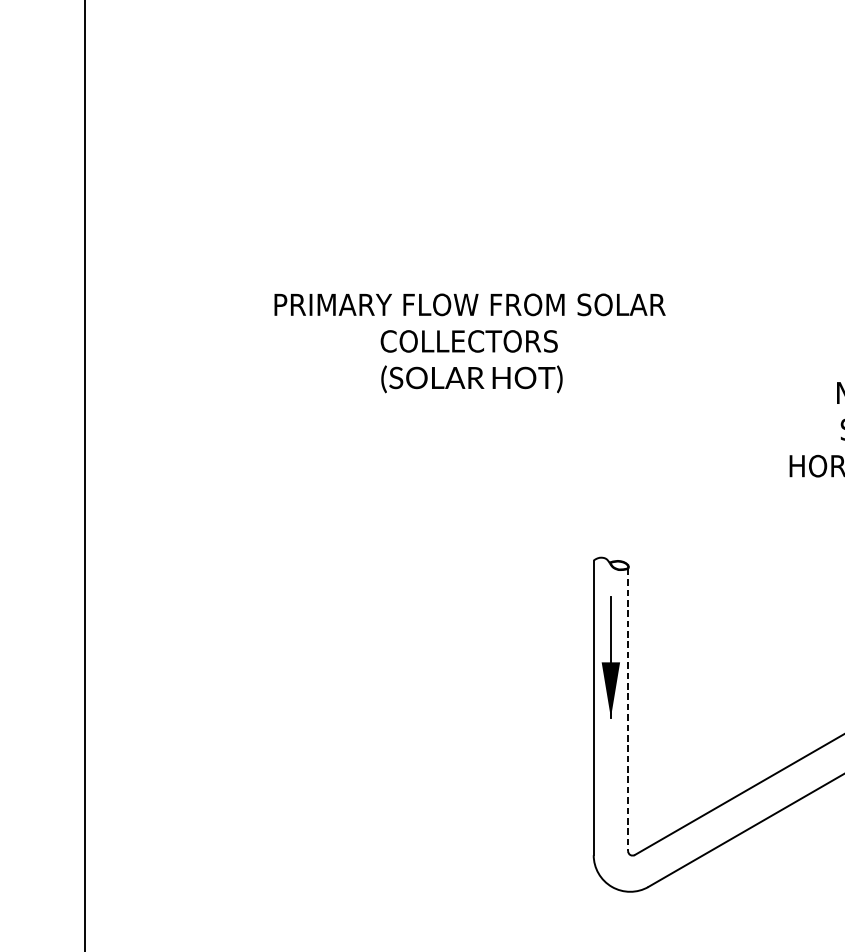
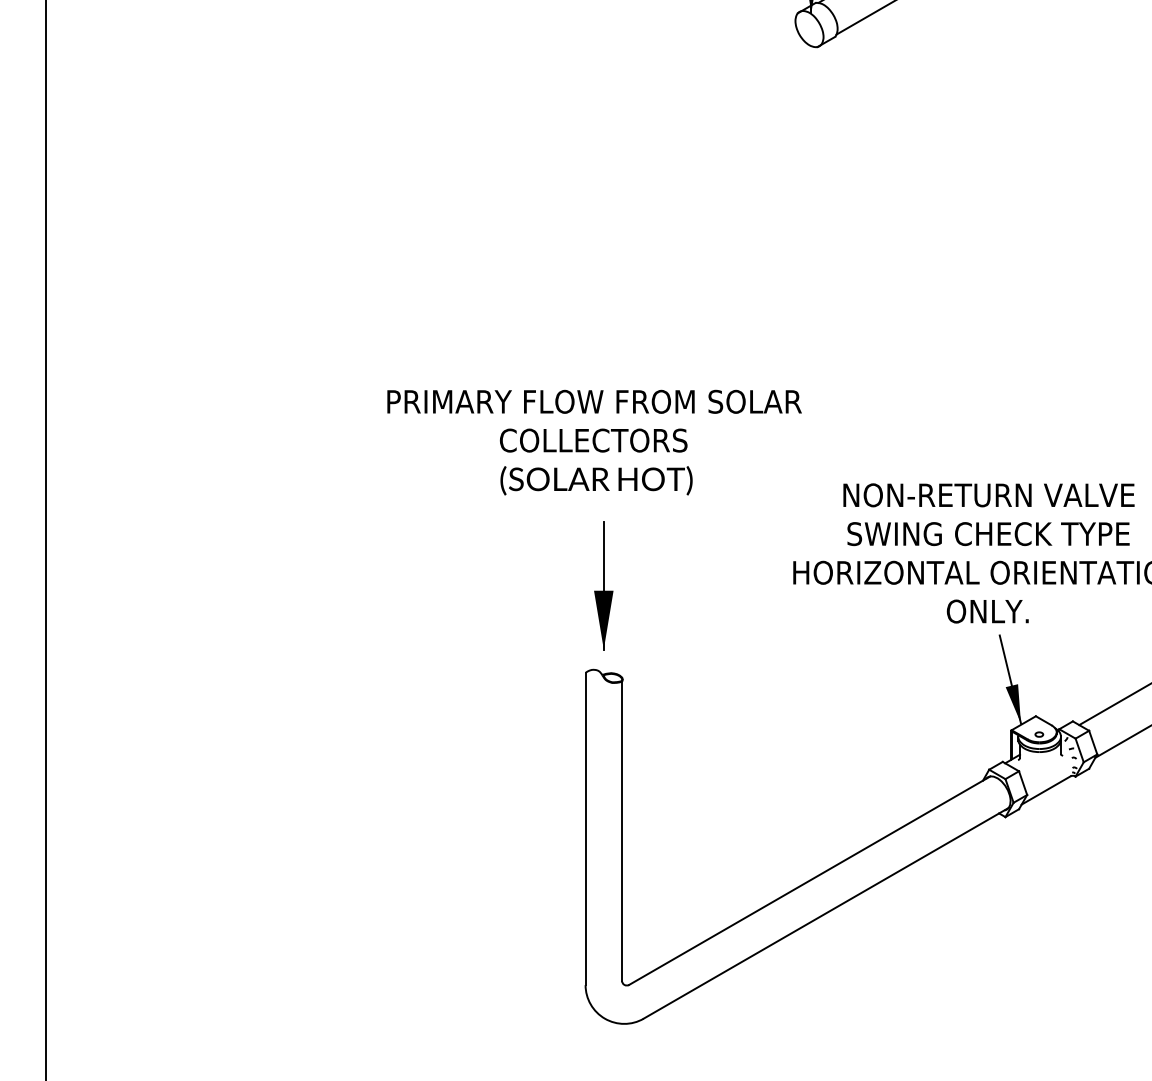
text: (470, 343) -> (594, 442), moved
part: (610, 657) -> (603, 585), moved
line: (628, 710) -> (622, 831), dashed -> solid

